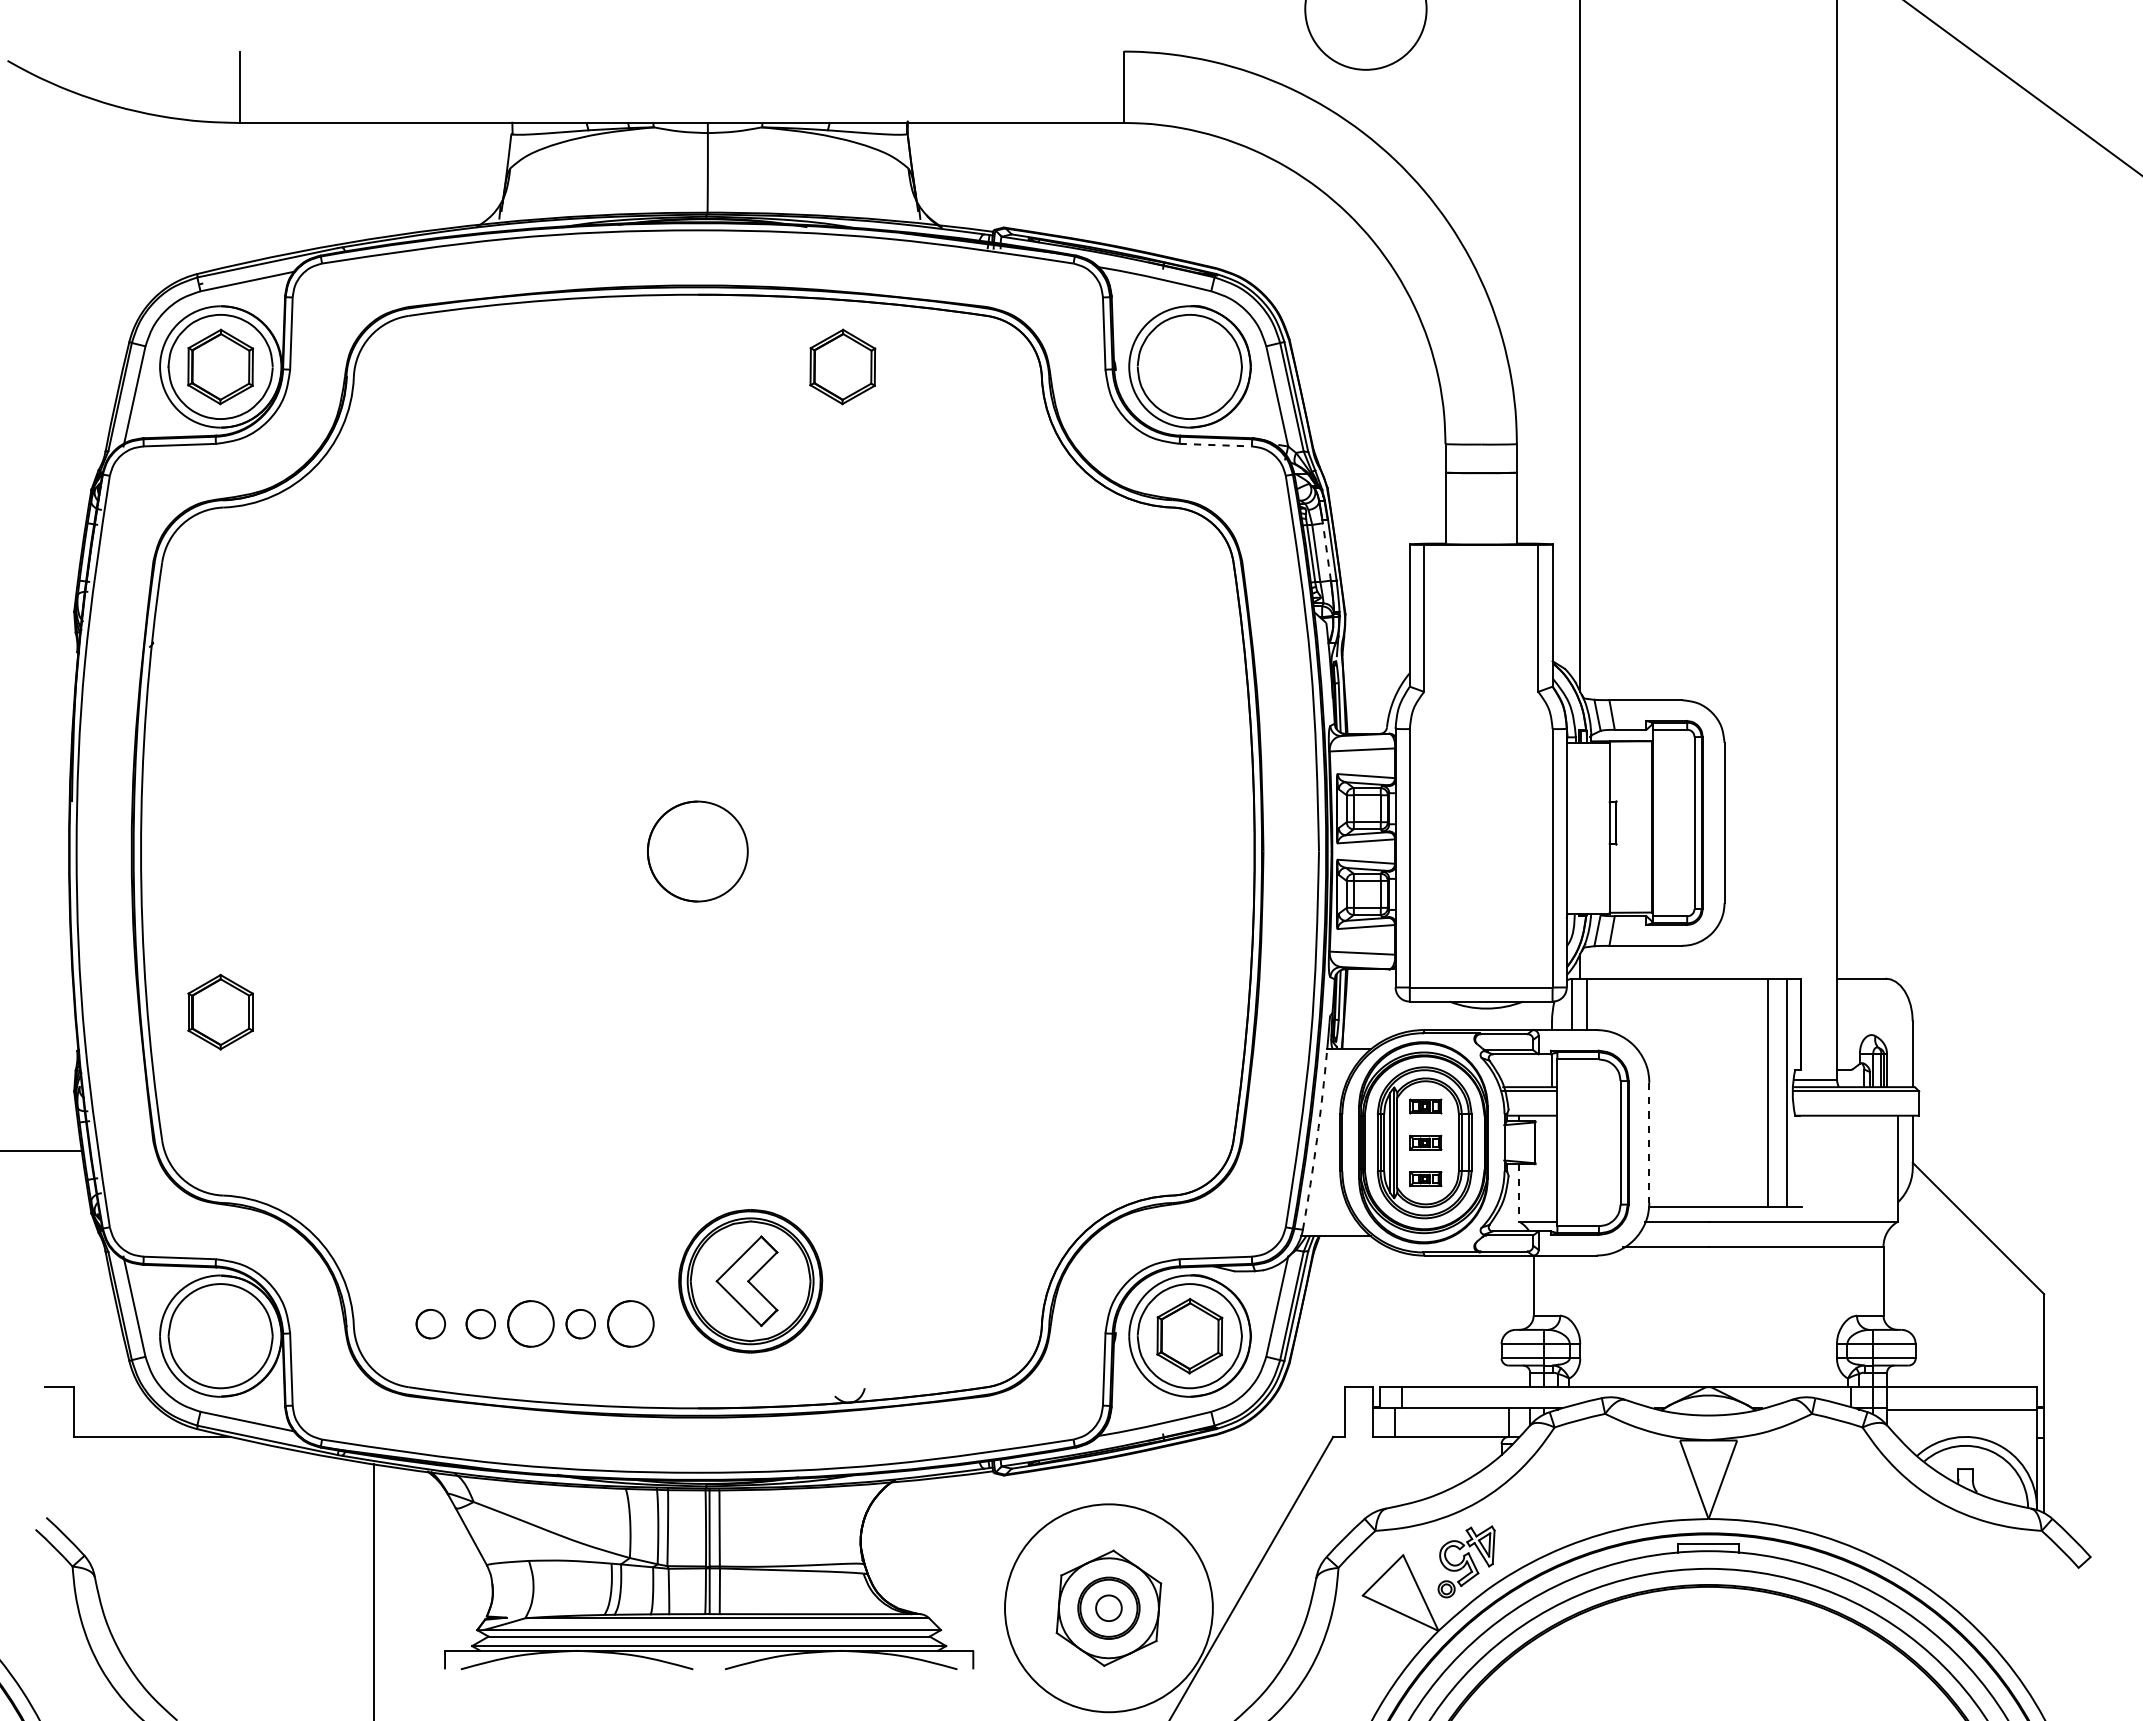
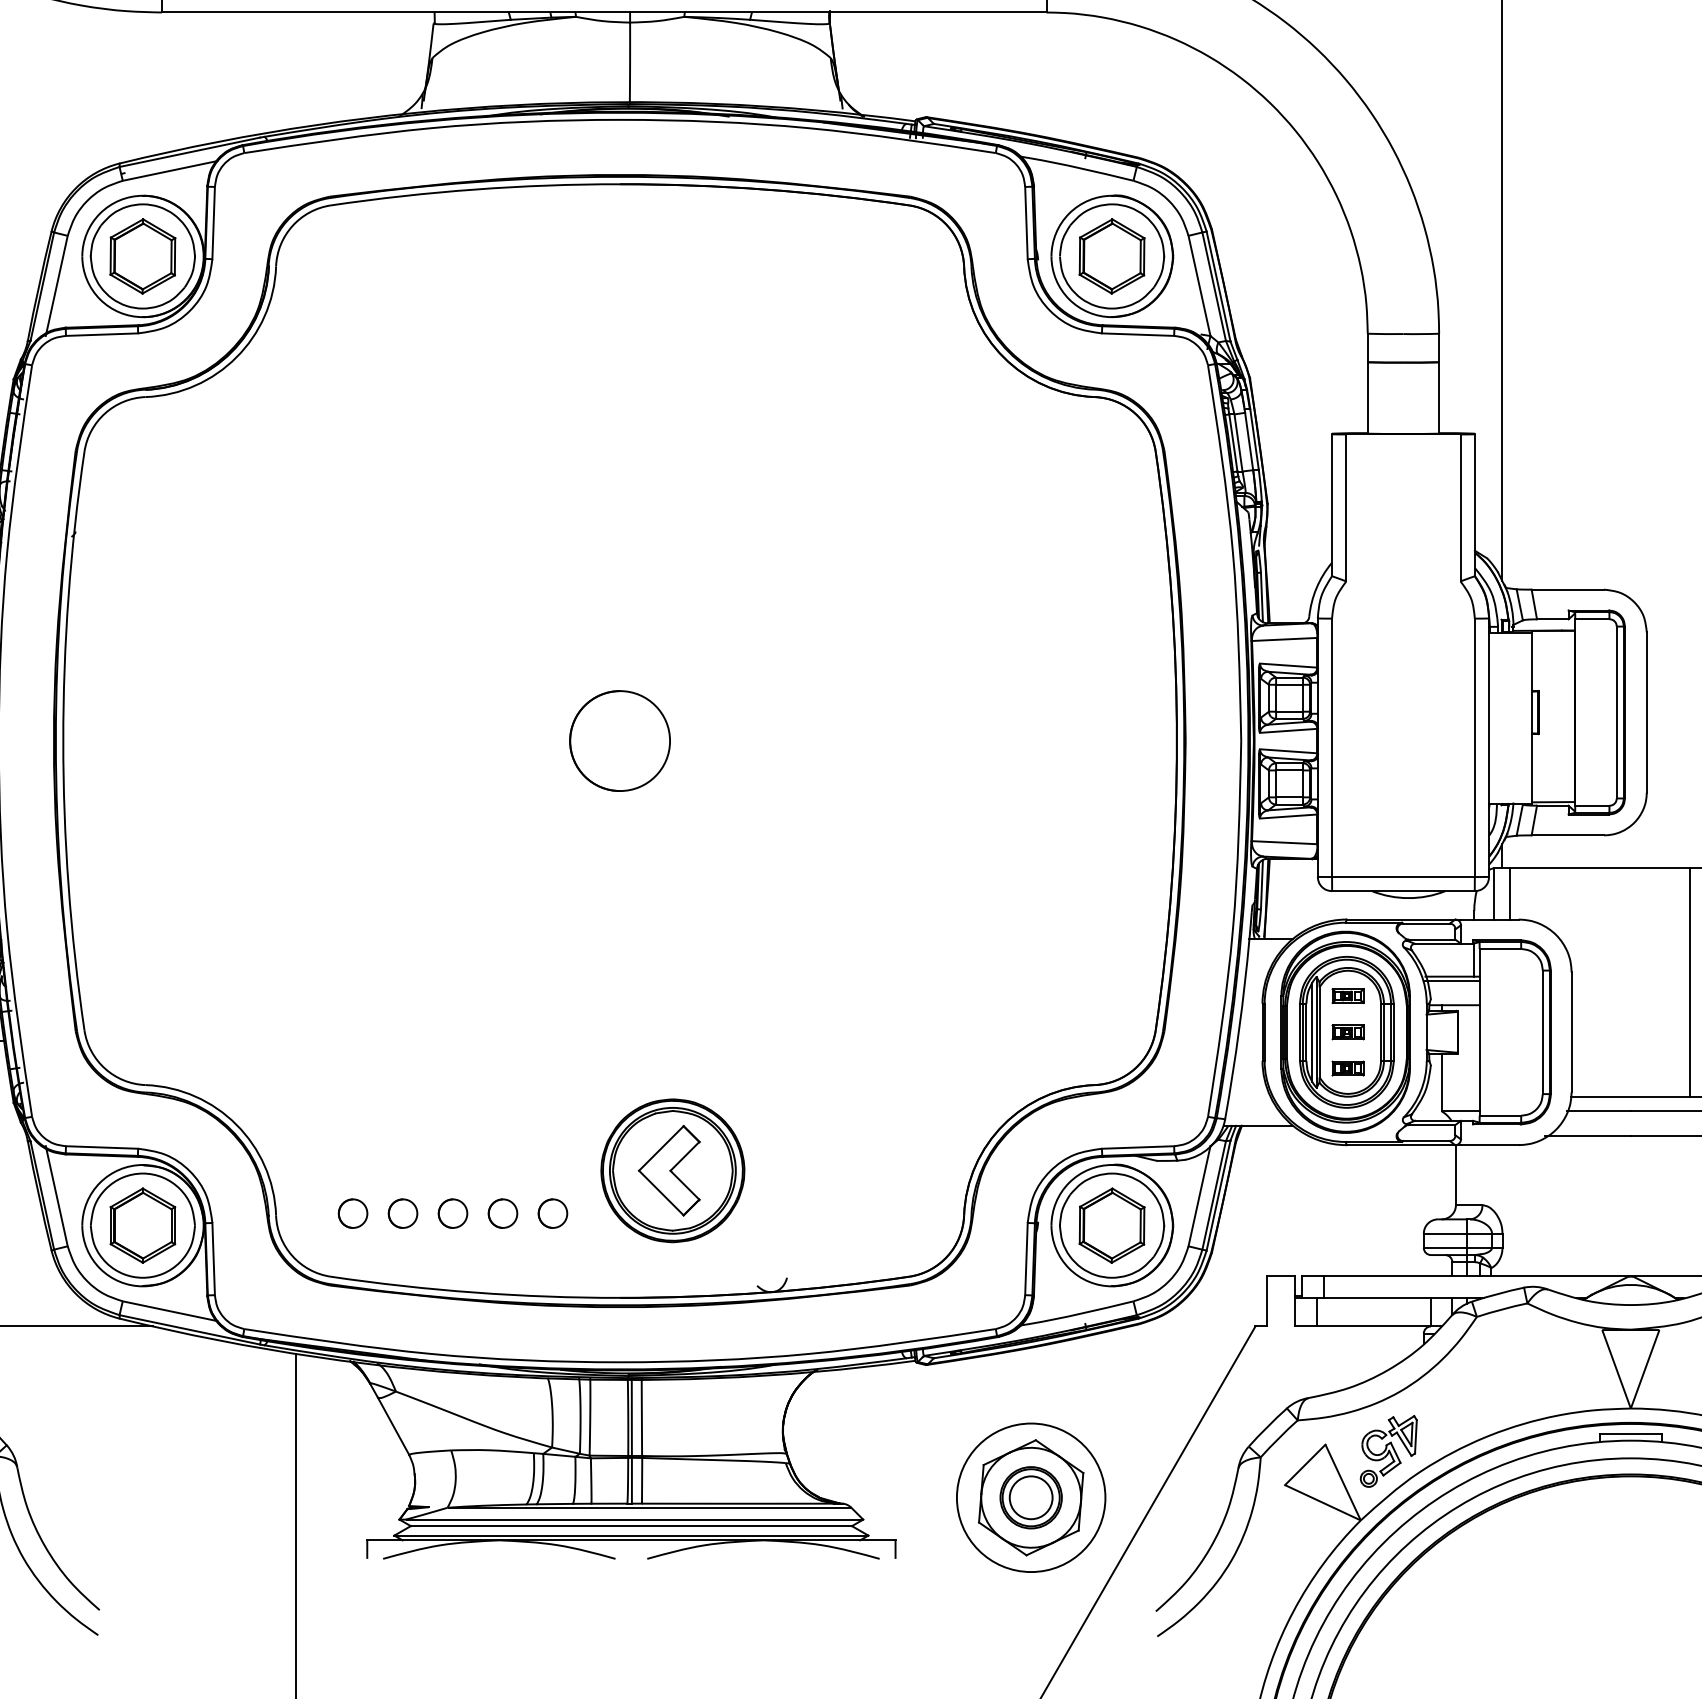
part: (842, 366) -> (1111, 256), moved
line: (1216, 445) -> (1138, 335), dashed -> solid
line: (1326, 551) -> (1248, 441), dashed -> solid
part: (220, 1012) -> (142, 1226), moved
arc: (1316, 1139) -> (1238, 1029), dashed -> solid
line: (1649, 1142) -> (1571, 1032), dashed -> solid
line: (1519, 1193) -> (1441, 1083), dashed -> solid
circle: (530, 1324) -> (452, 1214), size x0.62
circle: (630, 1324) -> (552, 1214), size x0.62
circle: (1108, 1607) -> (1030, 1497), size x1.67
circle: (1108, 1608) -> (1030, 1498), size x0.71

